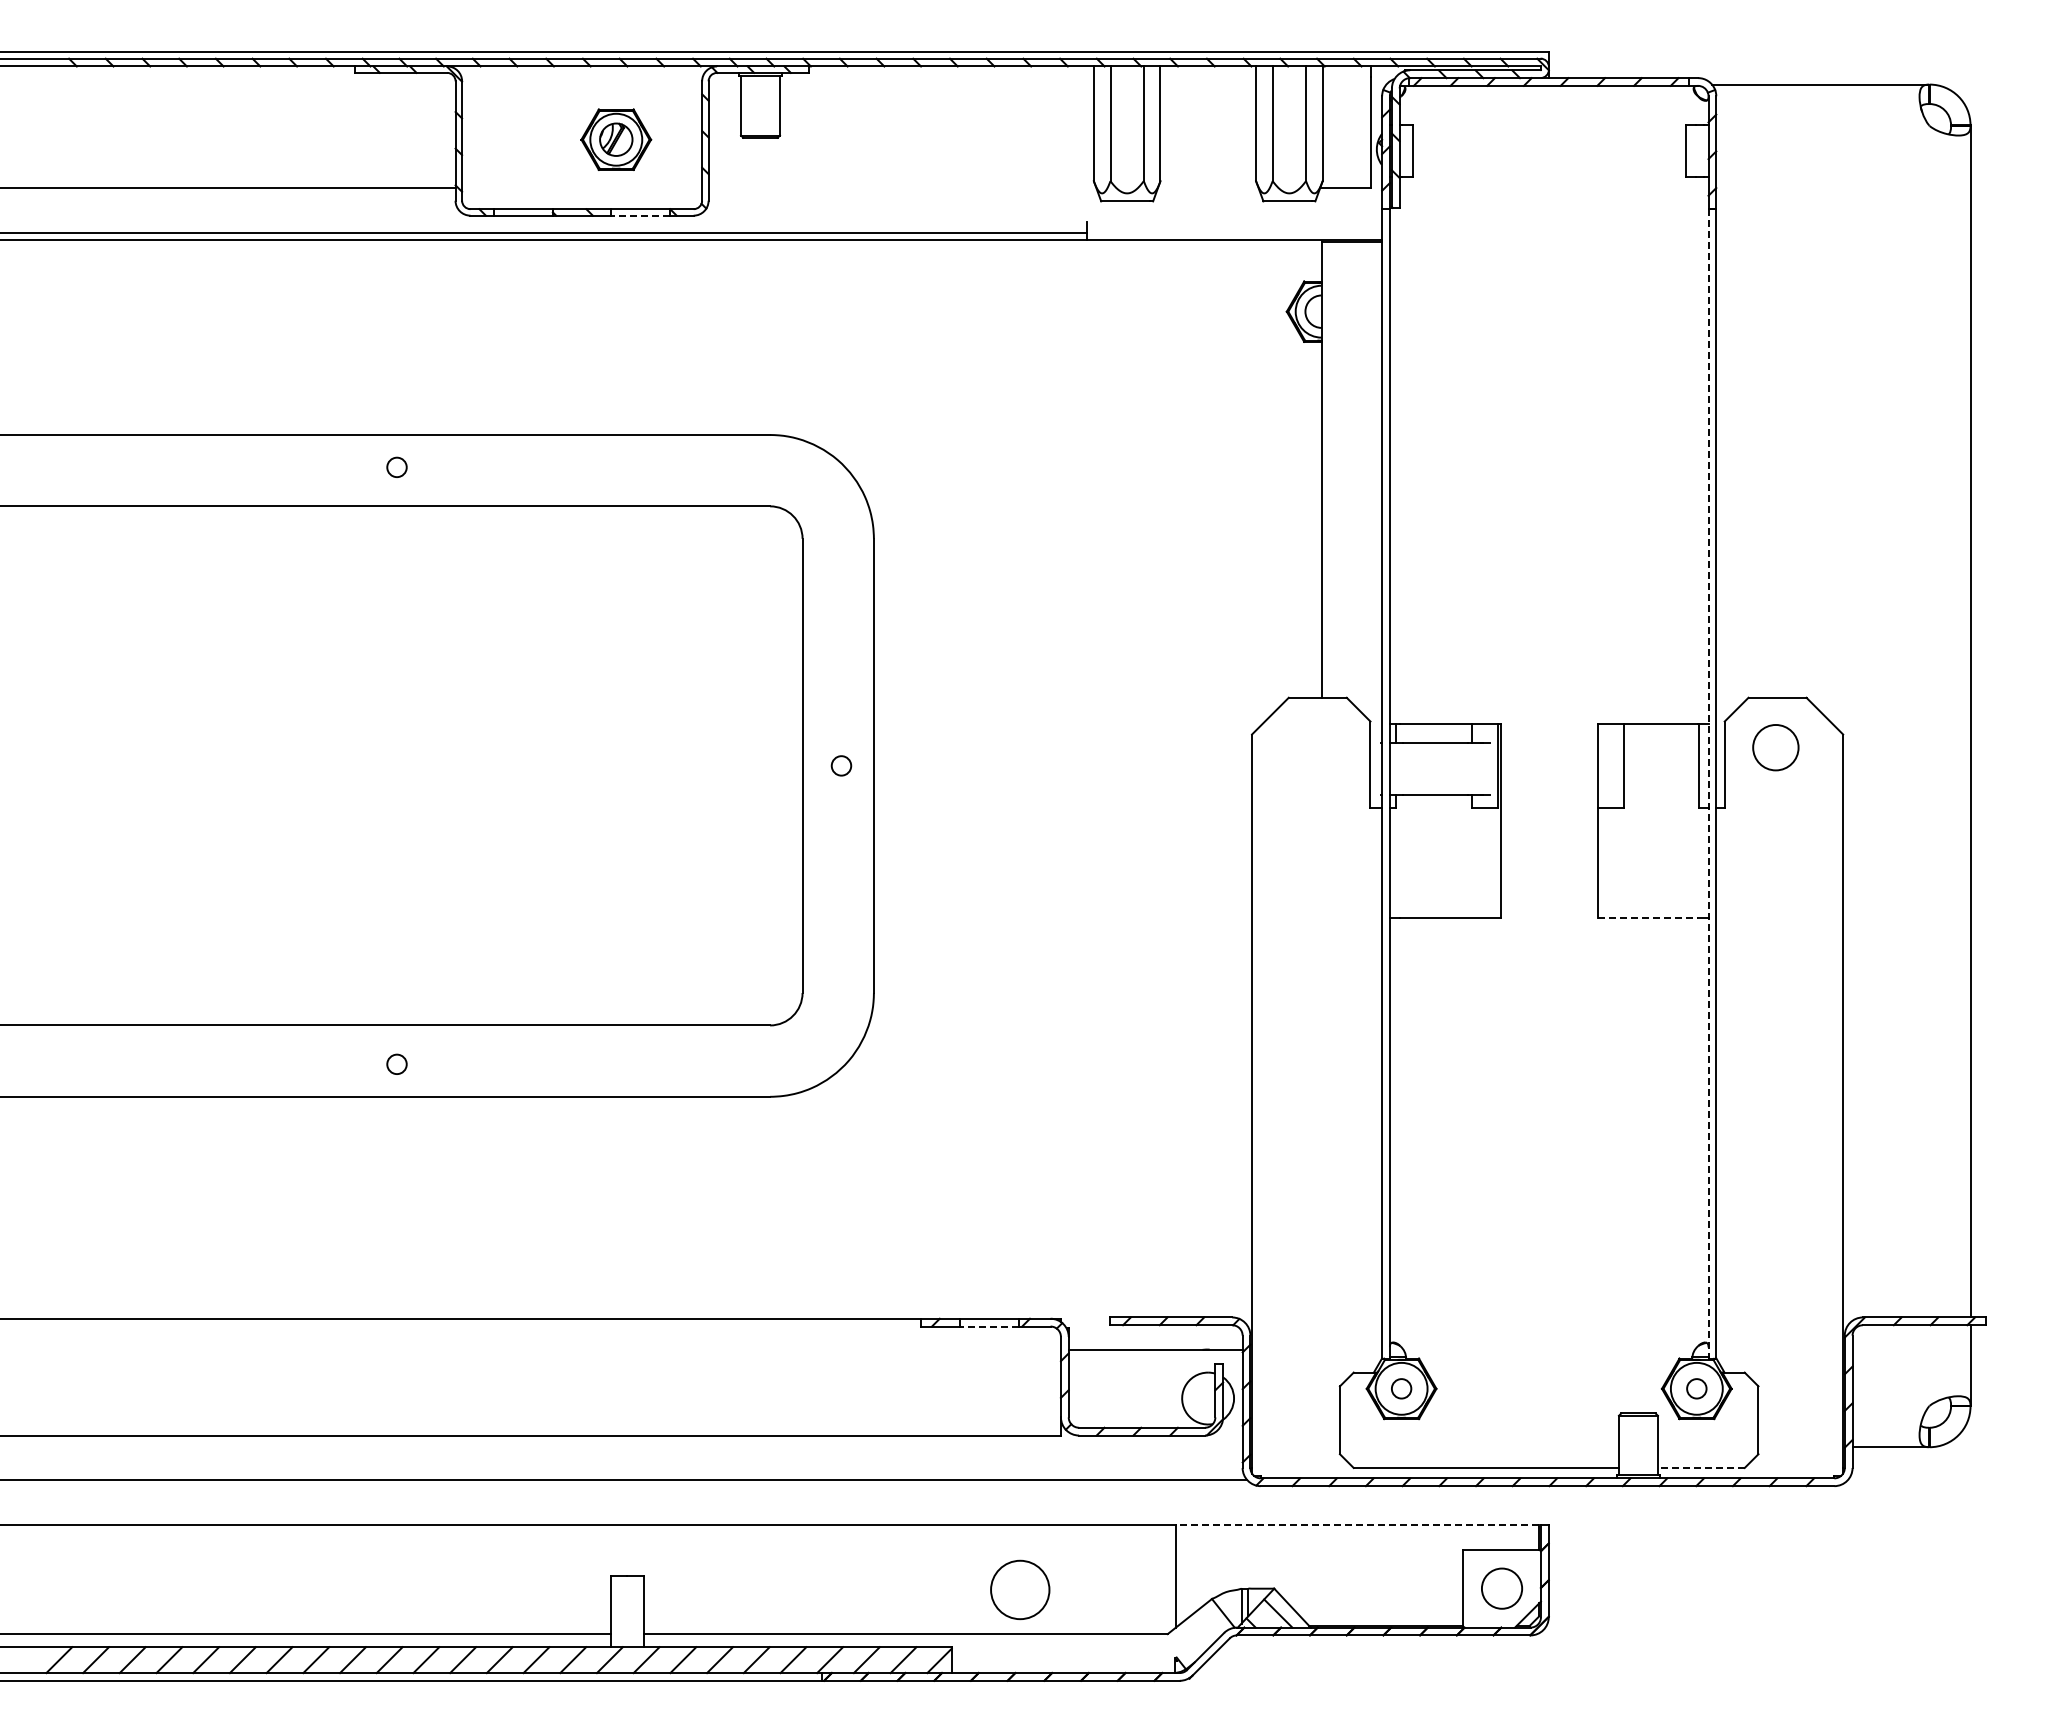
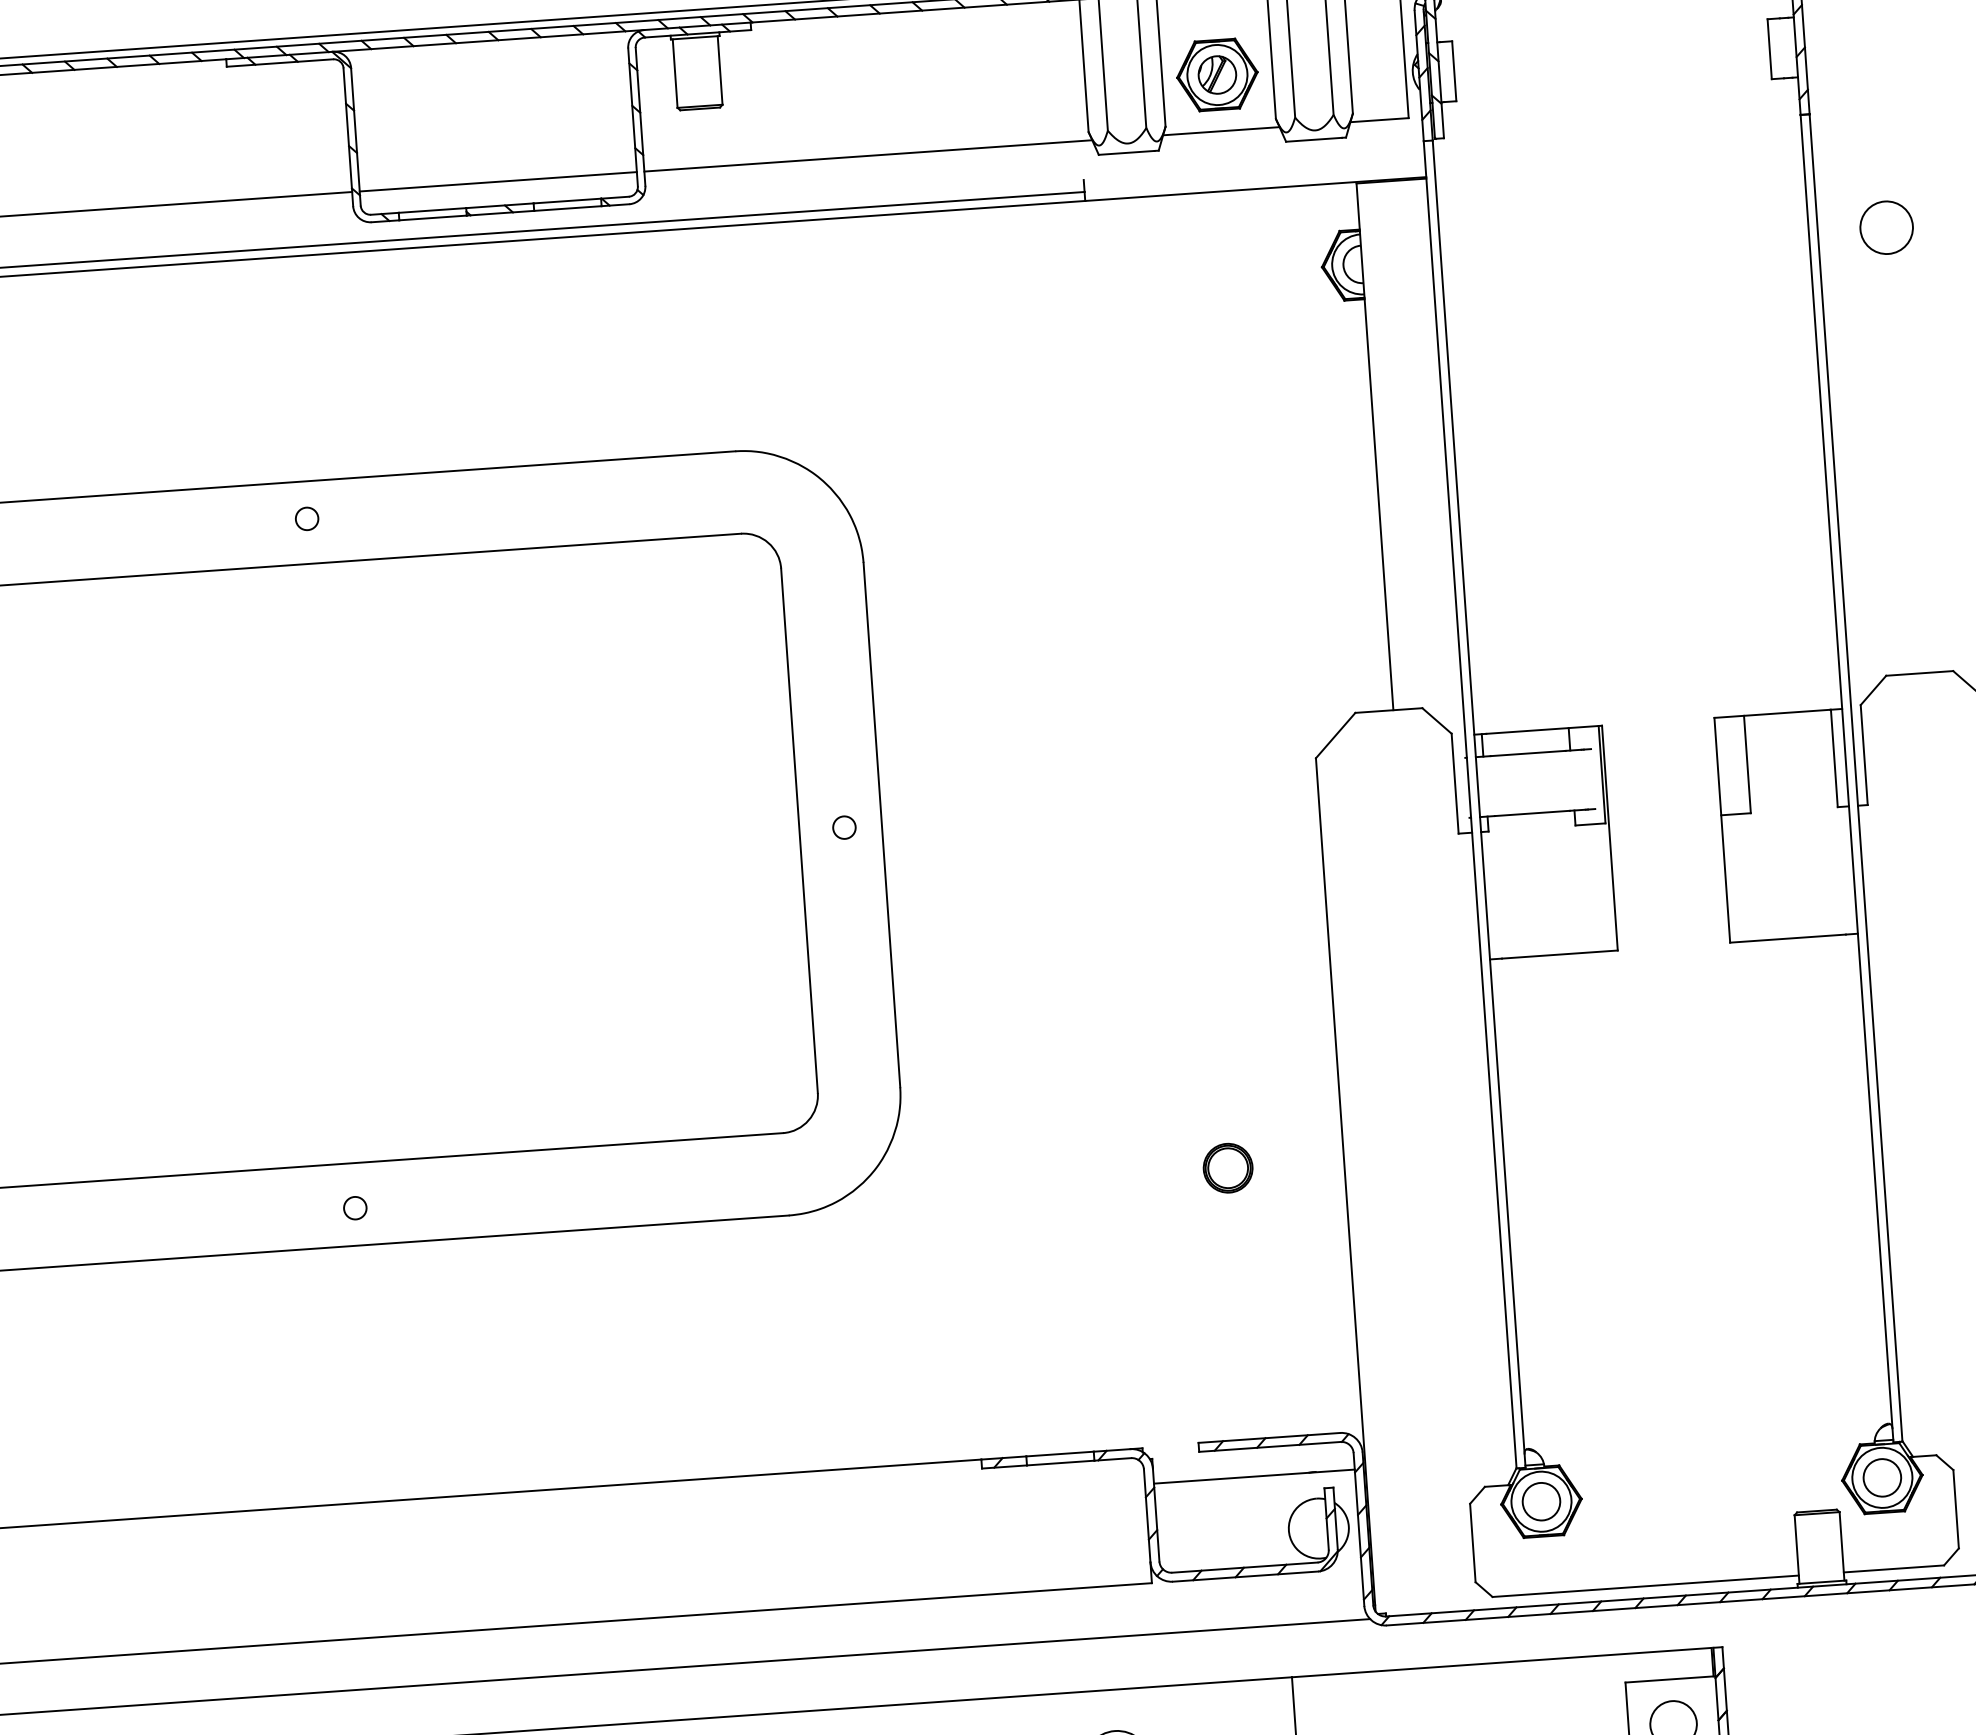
part: (616, 139) -> (1217, 74), moved
line: (582, 188) -> (498, 181), added
line: (902, 188) -> (868, 156), added
line: (1207, 188) -> (1220, 131), added
line: (639, 215) -> (566, 208), dashed -> solid
circle: (1775, 747) -> (1886, 227), moved
line: (1708, 784) -> (1847, 779), dashed -> solid
line: (1648, 918) -> (1788, 938), dashed -> solid
part: (1151, 1082) -> (1227, 1168), added
line: (989, 1326) -> (1060, 1463), dashed -> solid
circle: (1401, 1388) -> (1541, 1501), size x1.67
circle: (1696, 1388) -> (1881, 1477), size x1.67
line: (1700, 1467) -> (1892, 1568), dashed -> solid
line: (1357, 1525) -> (1501, 1663), dashed -> solid

